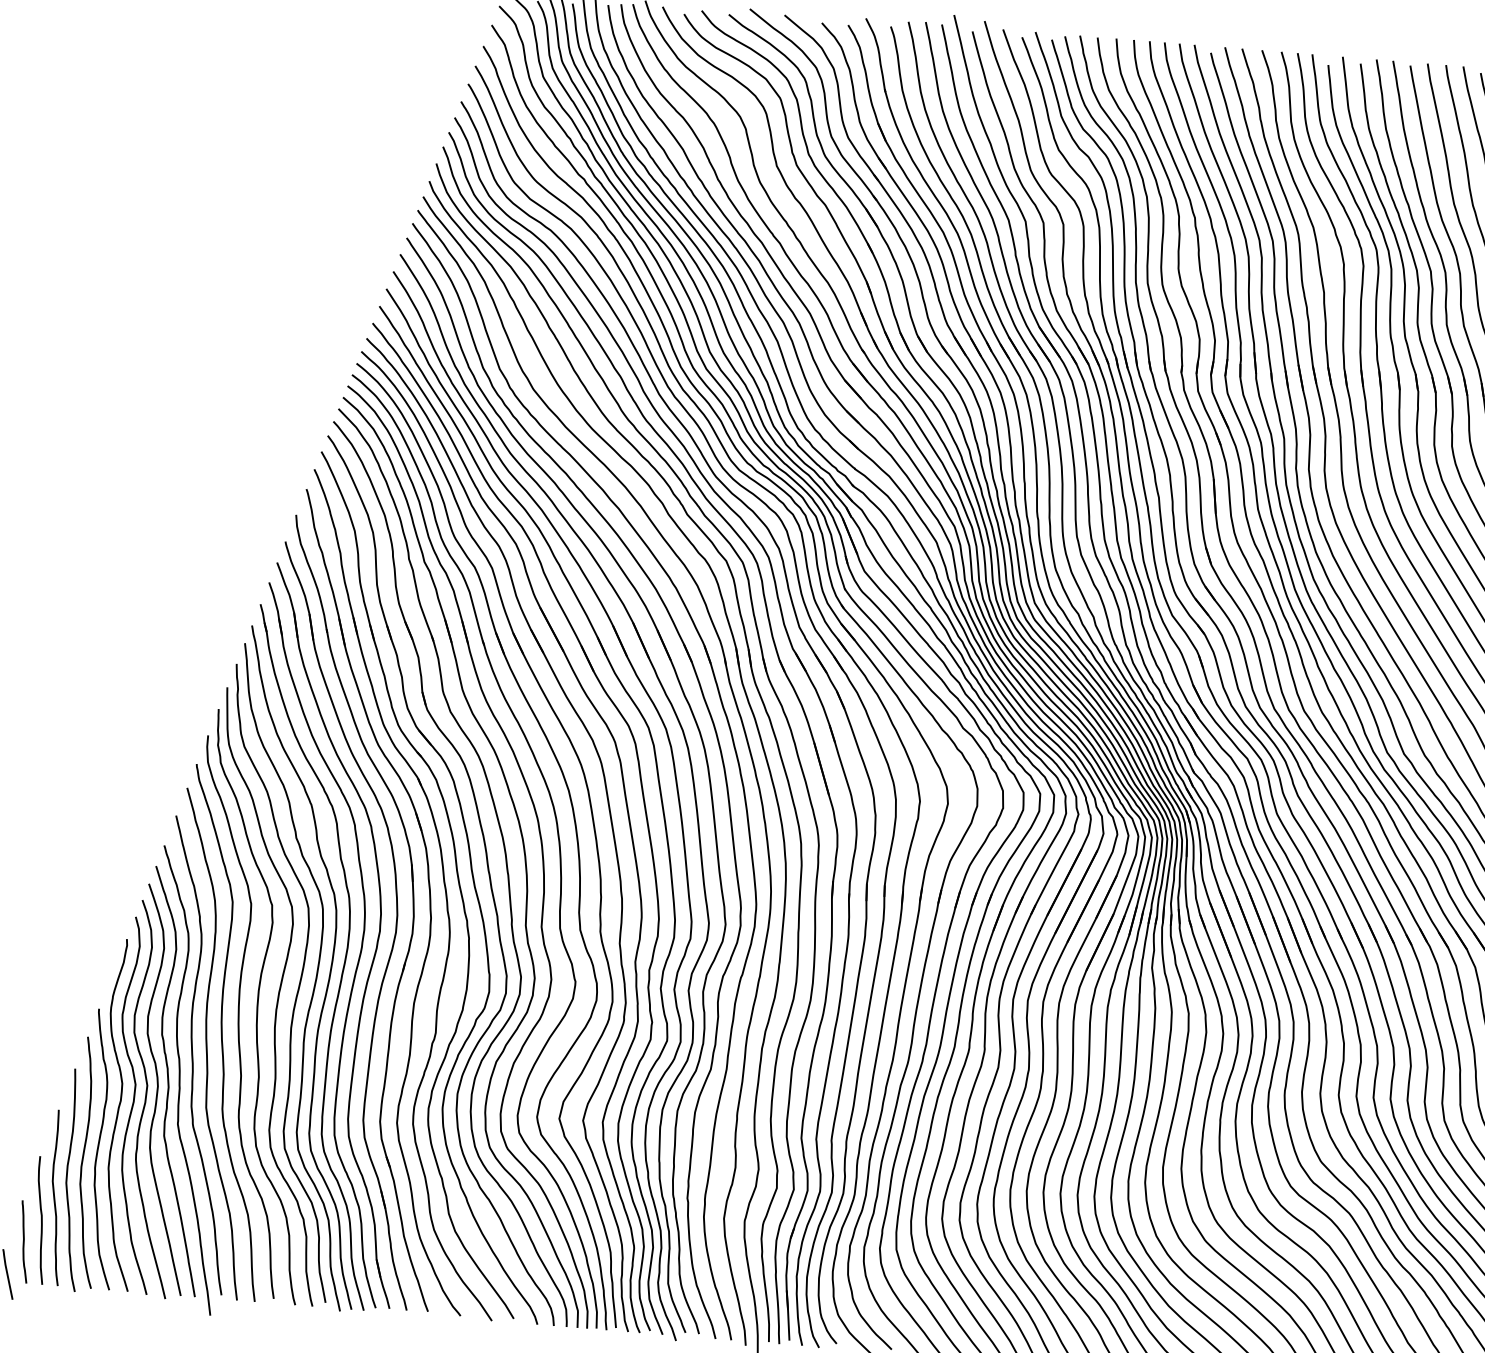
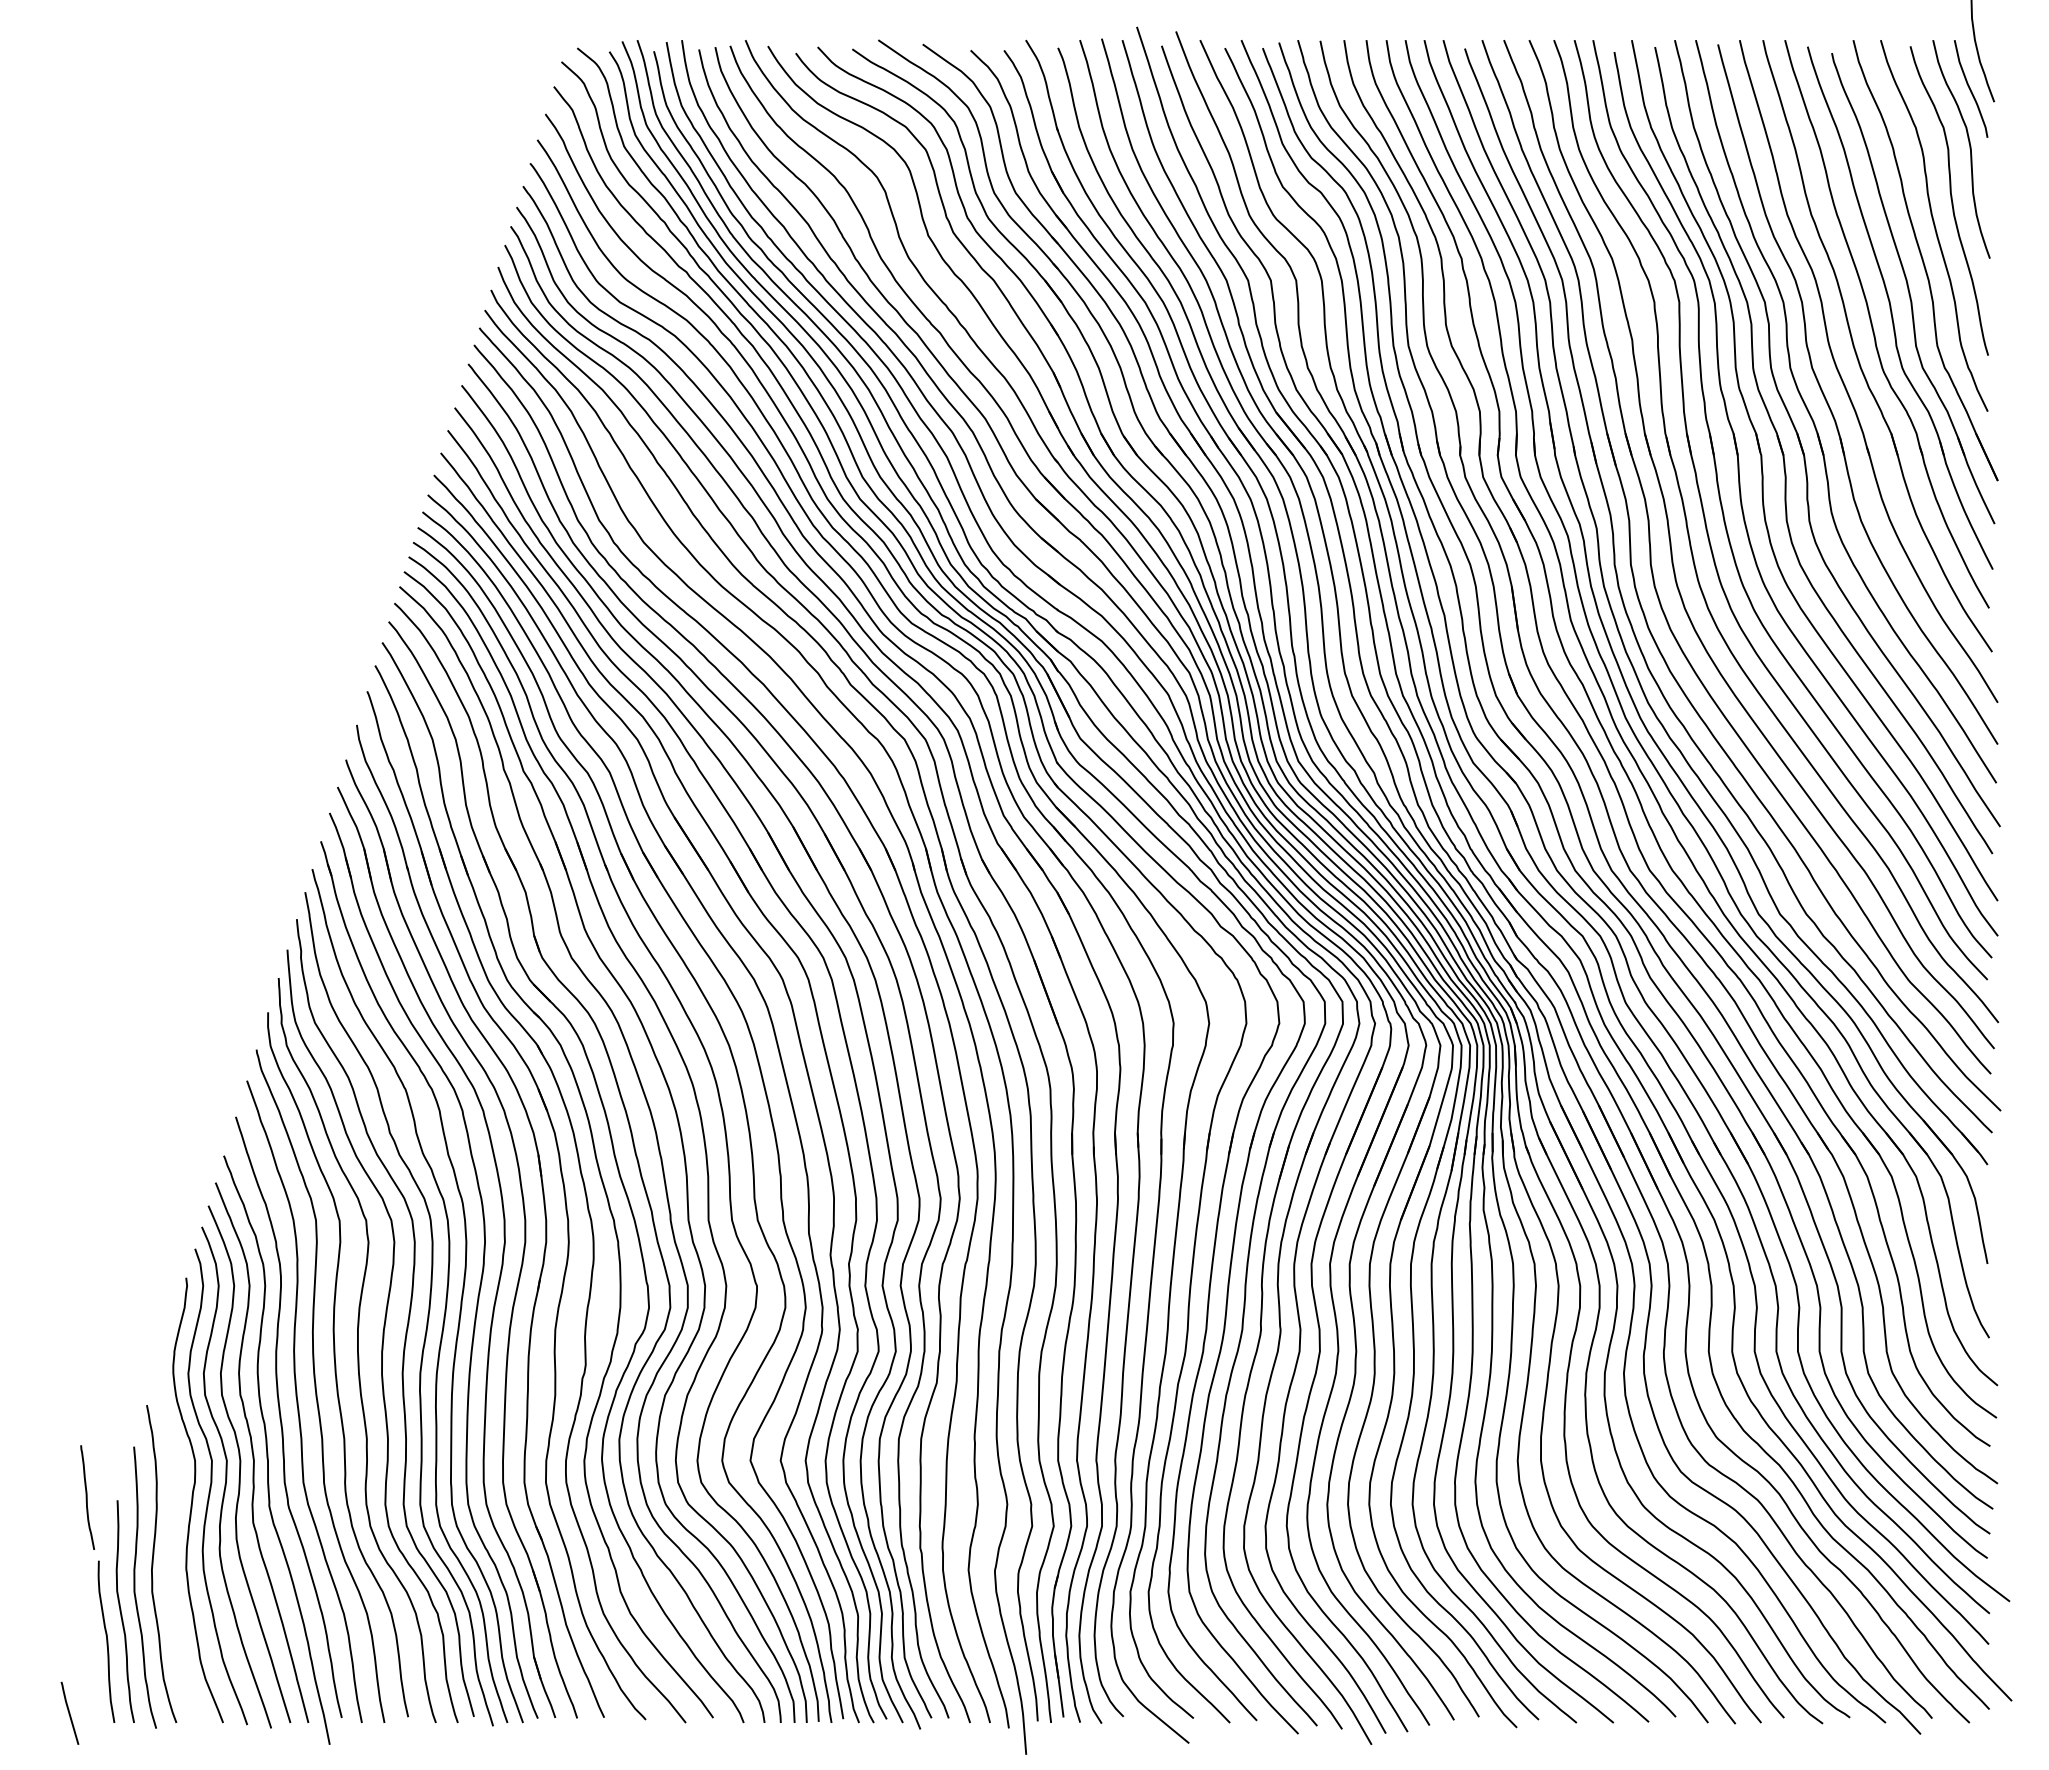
curve: (98, 1148) -> (171, 1545), removed
curve: (24, 1241) -> (87, 1497), moved

